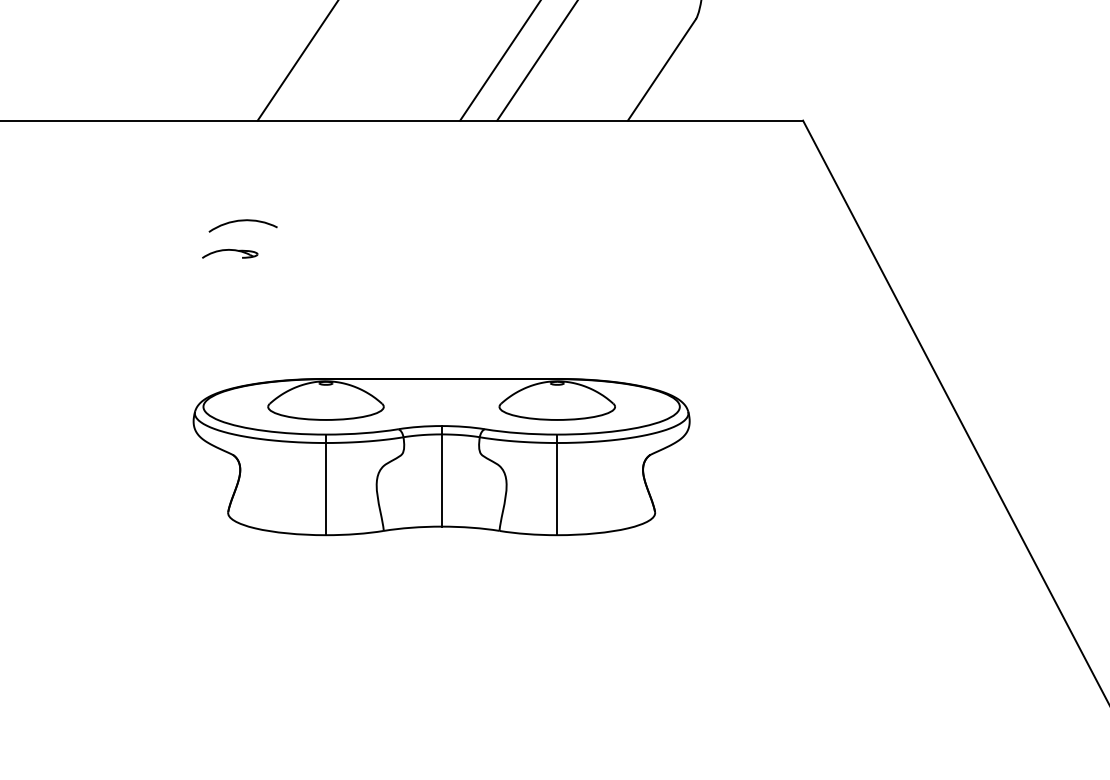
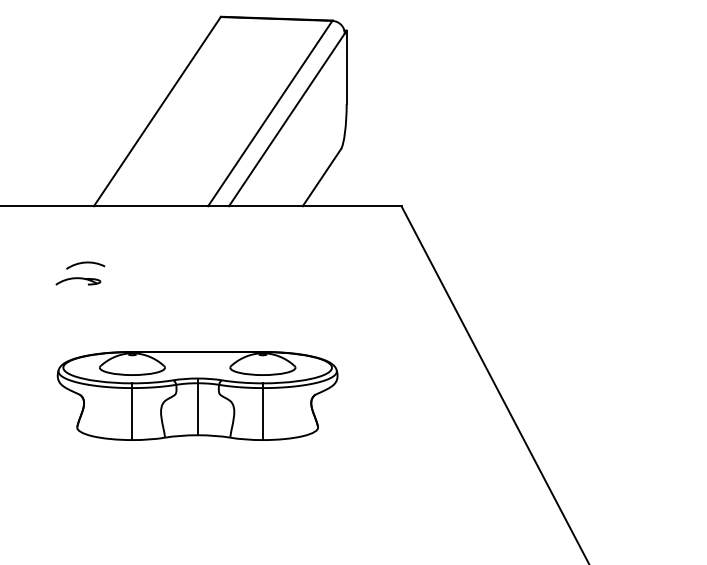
part: (230, 254) -> (78, 281), size x1.43

